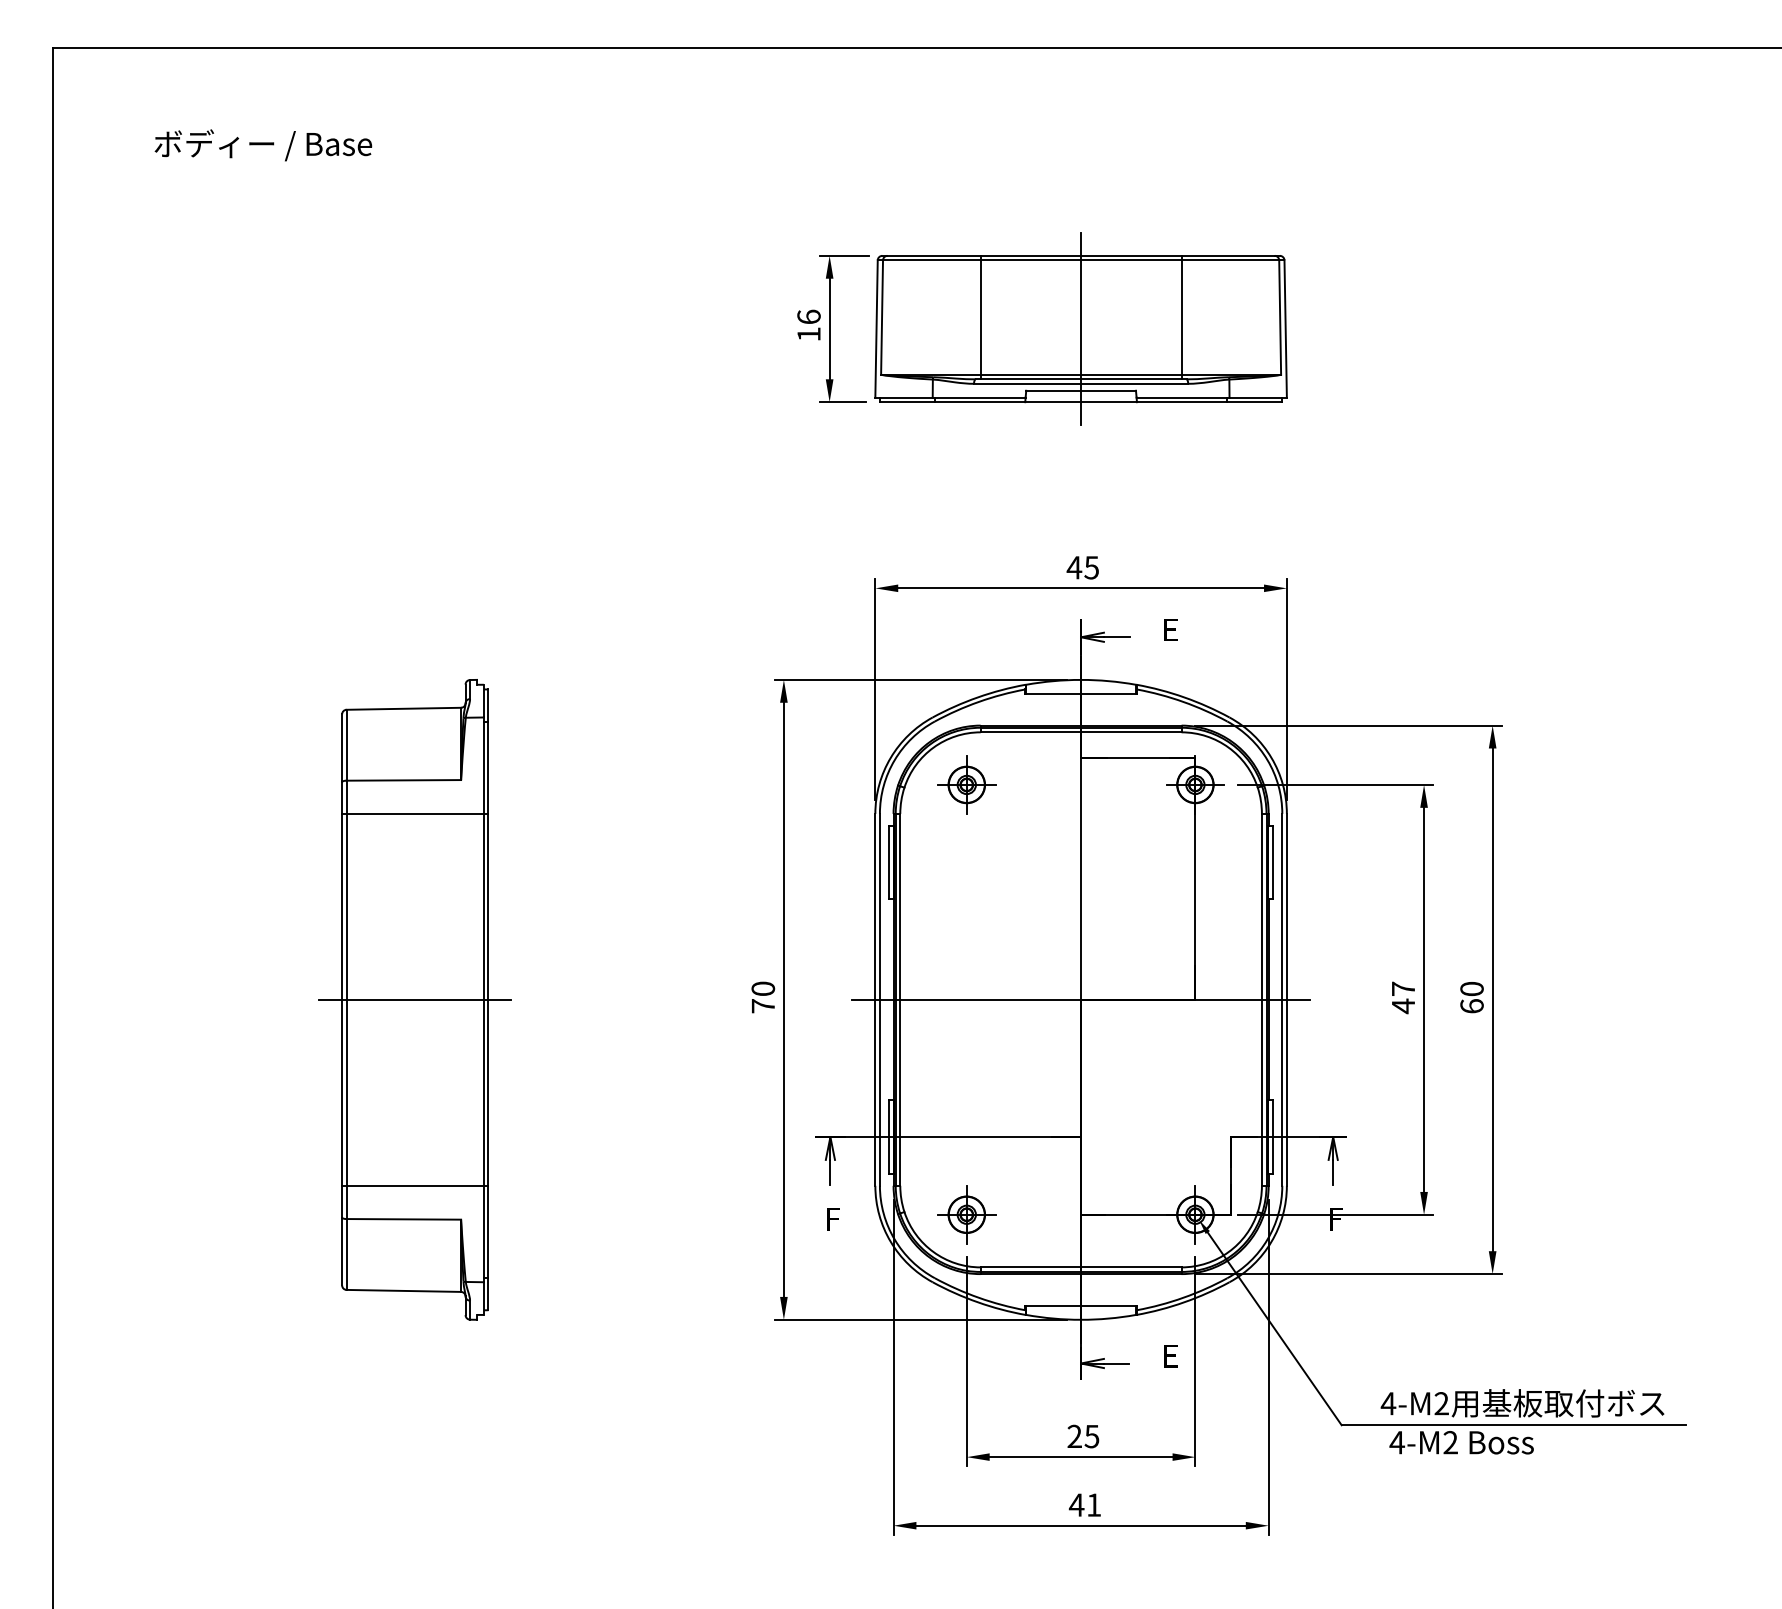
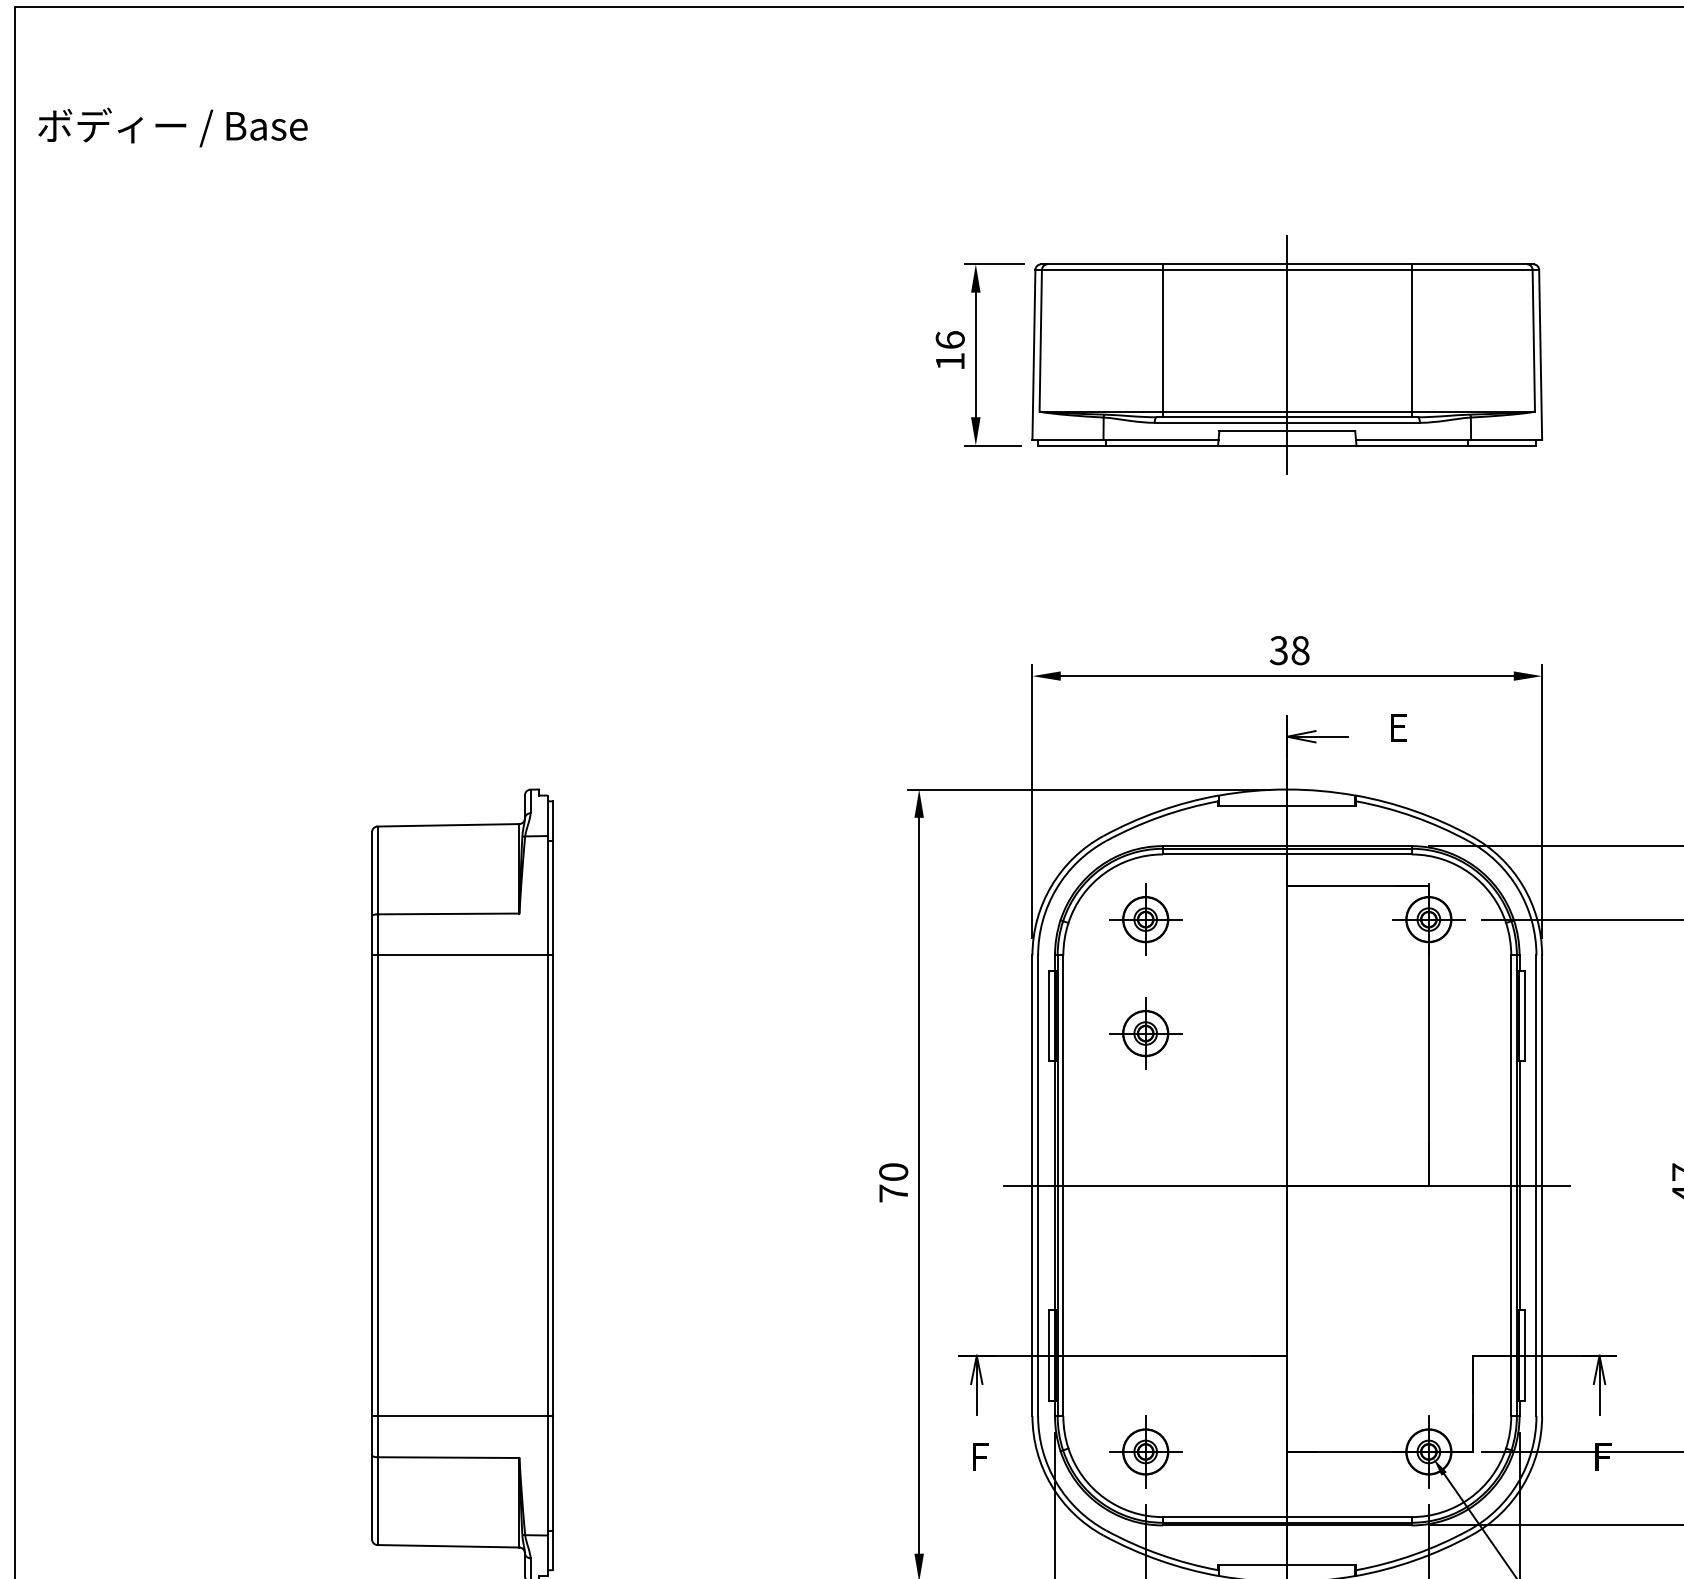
text: (263, 145) -> (173, 127), moved
text: (1082, 567) -> (1288, 650), 45 -> 38
part: (966, 876) -> (1145, 1033), added
line: (415, 999) -> (462, 1185), removed

